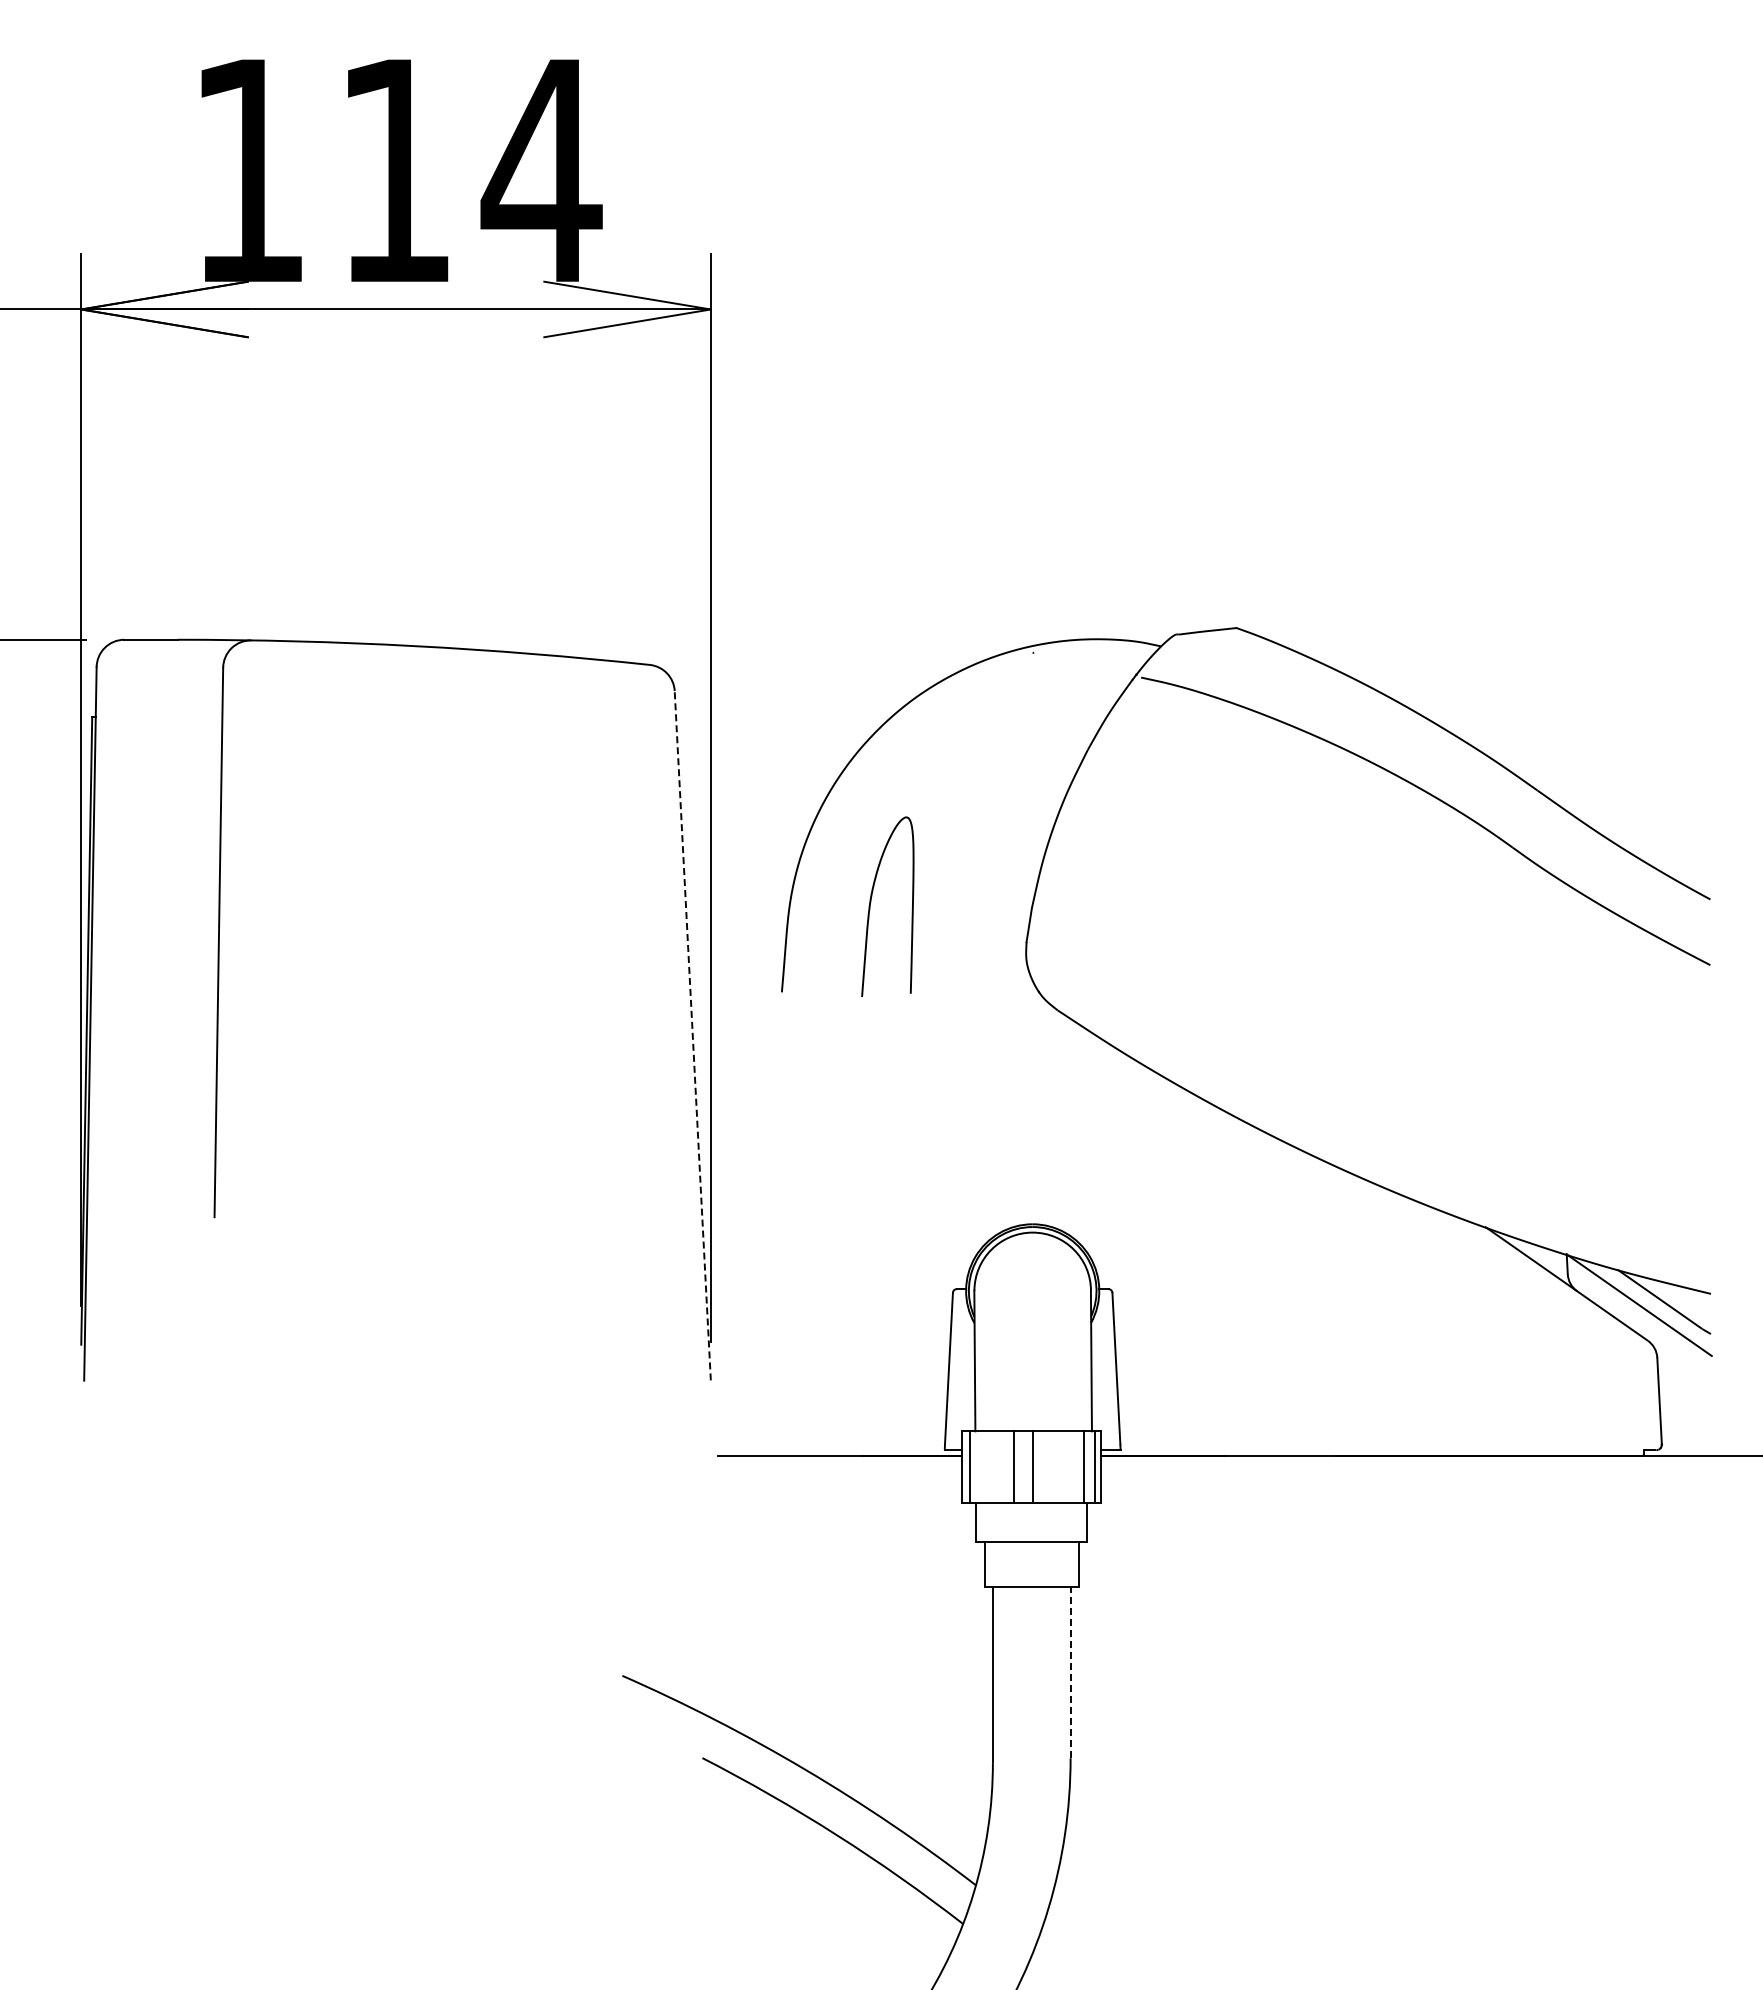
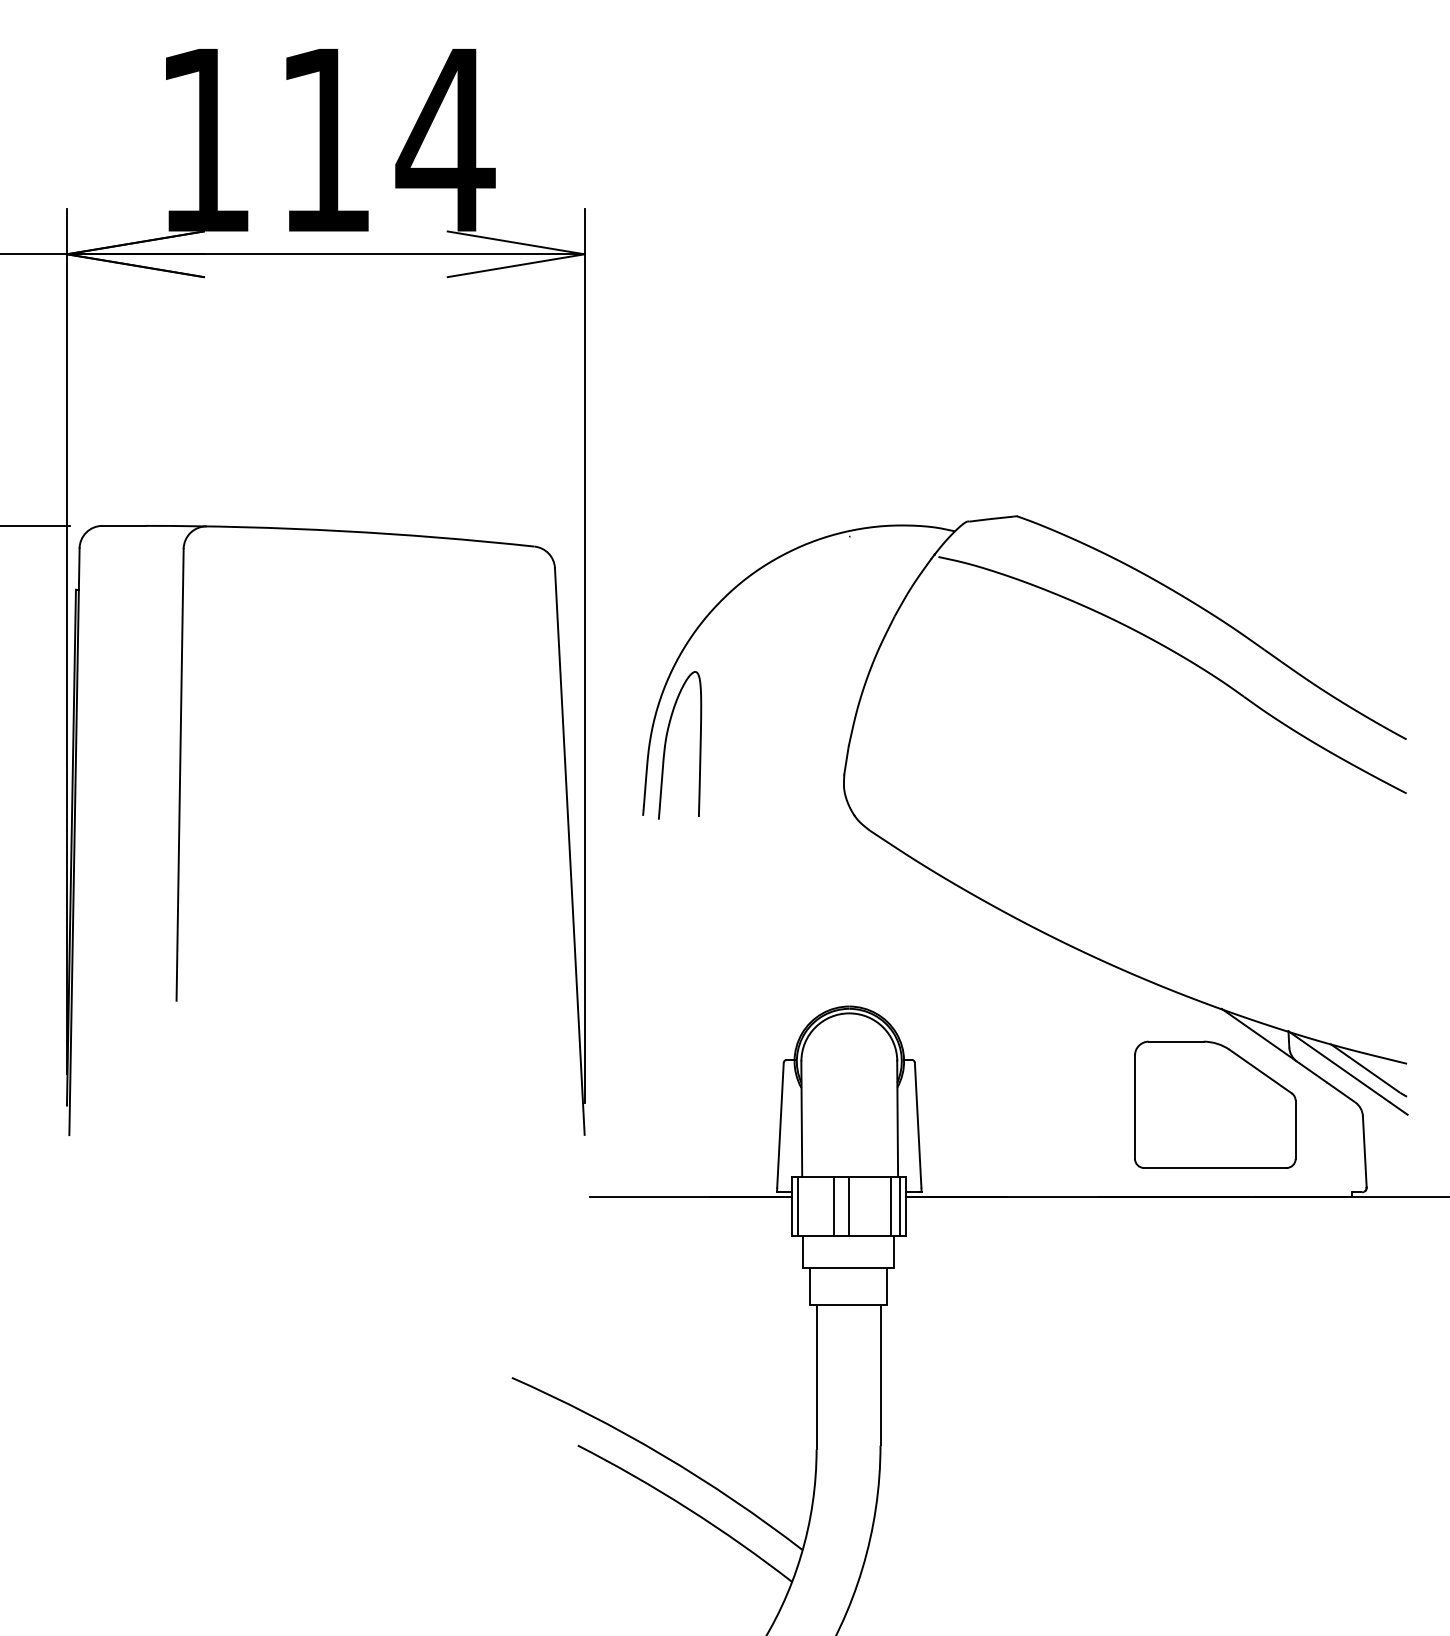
curve: (871, 902) -> (666, 741), moved
line: (692, 1035) -> (569, 851), dashed -> solid
part: (1477, 1343) -> (1215, 1104), added
line: (1070, 1672) -> (880, 1375), dashed -> solid

